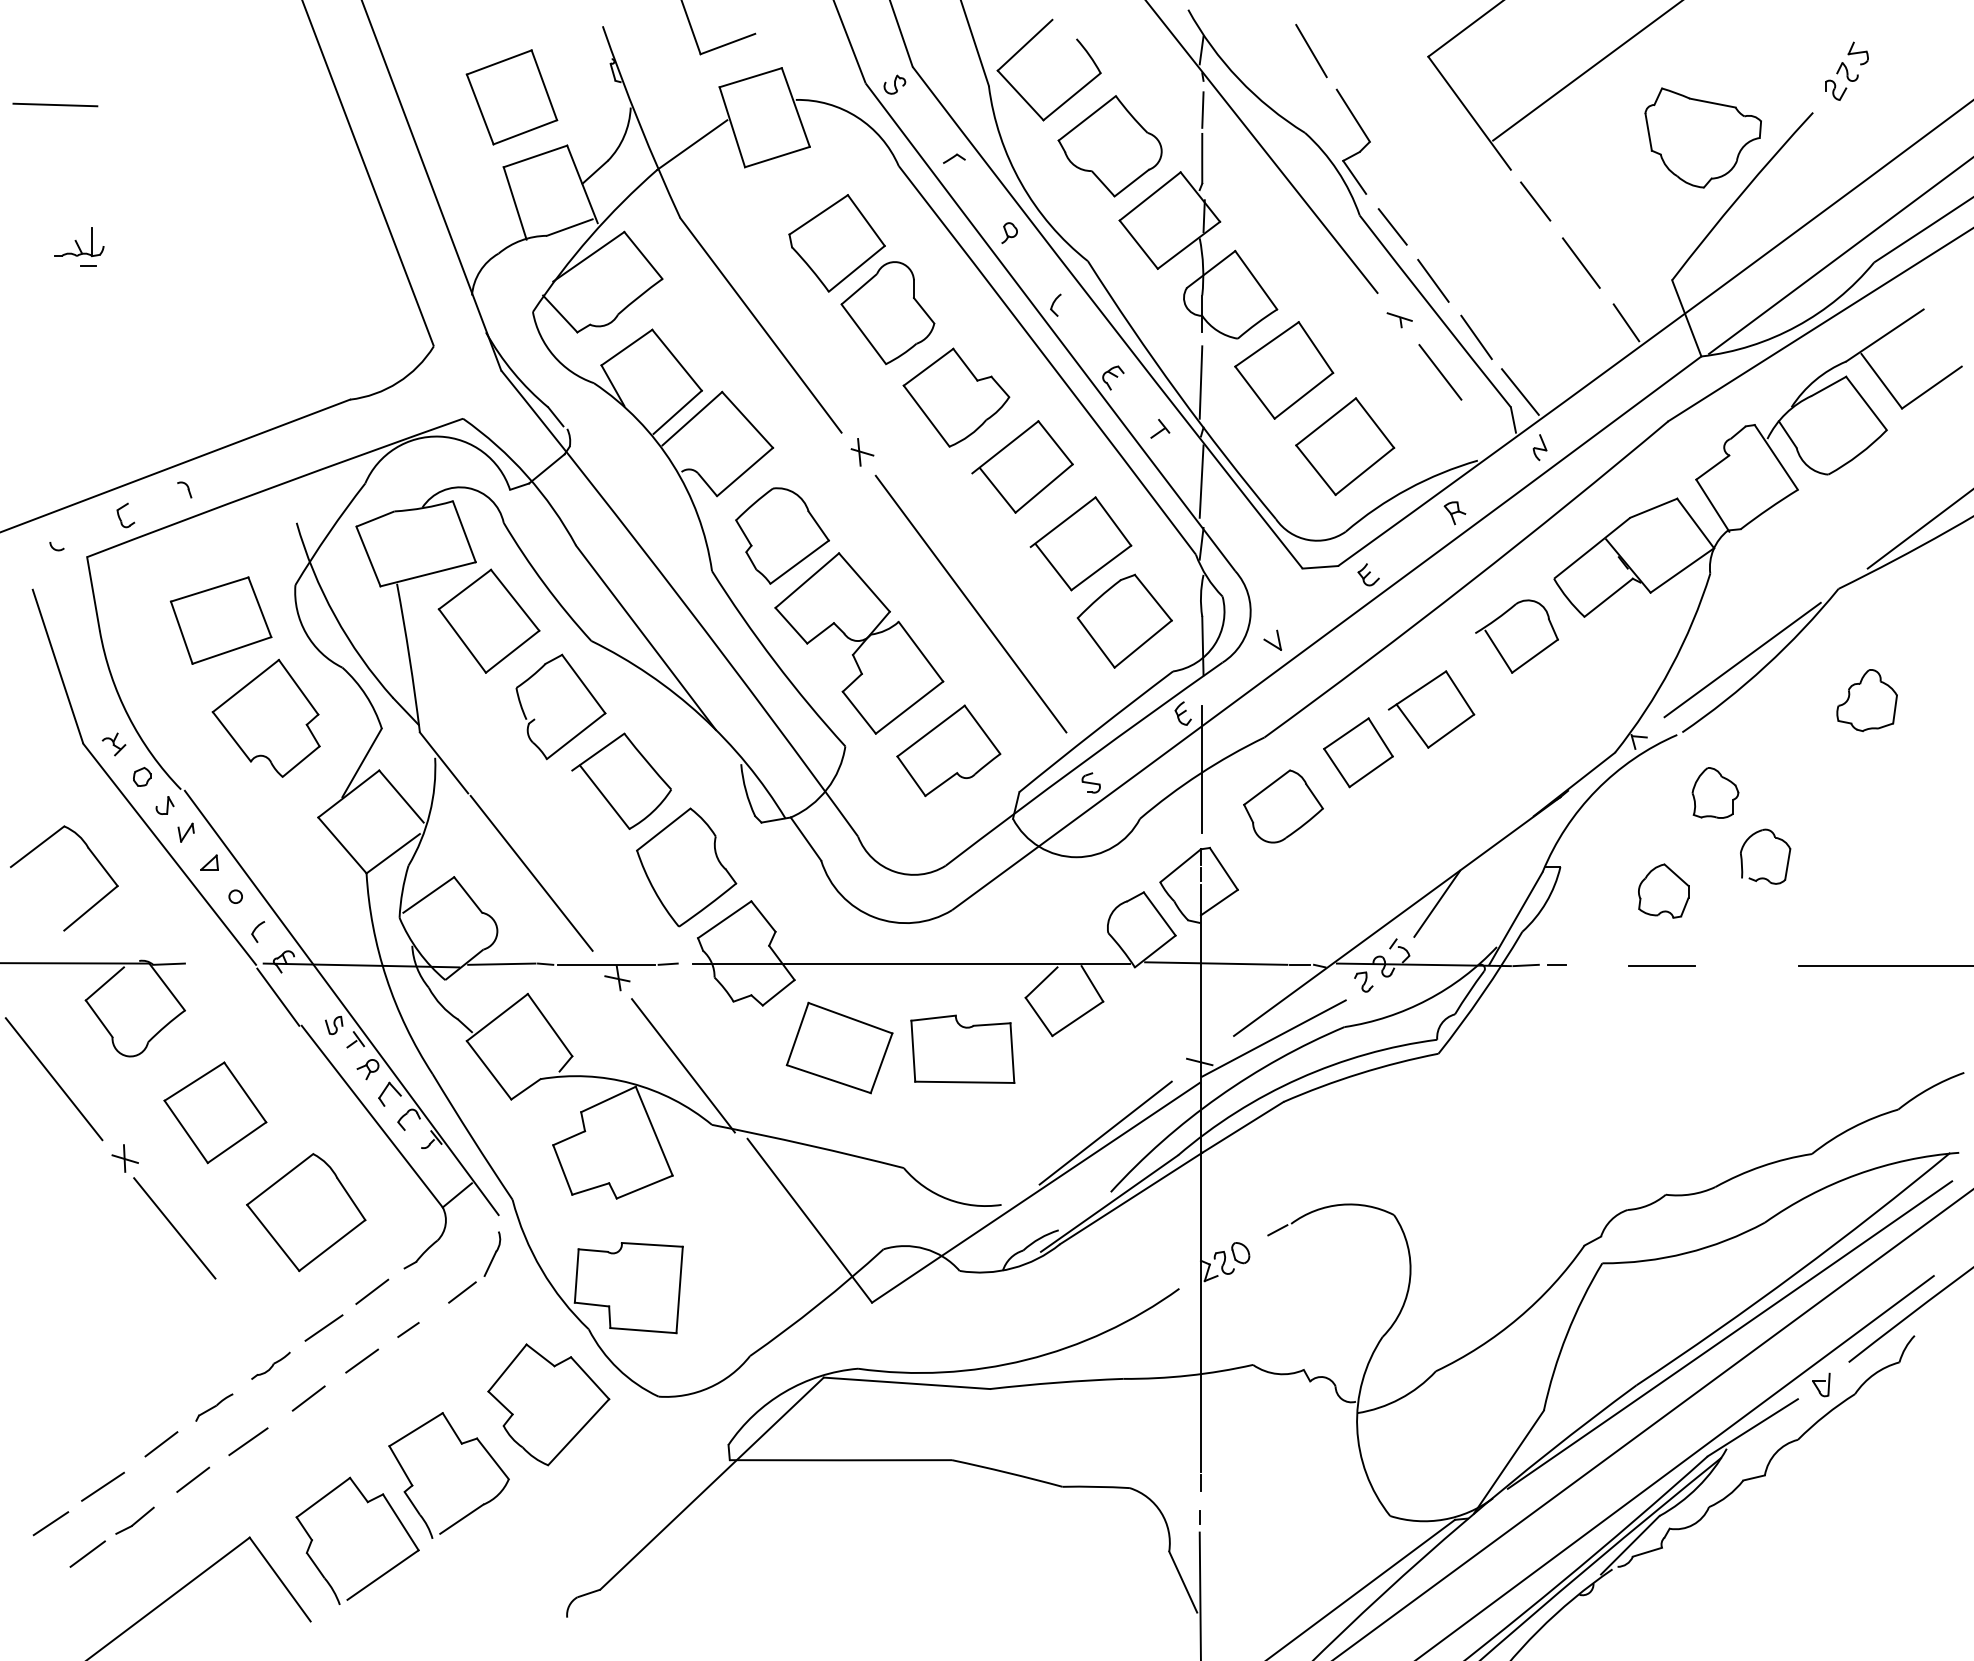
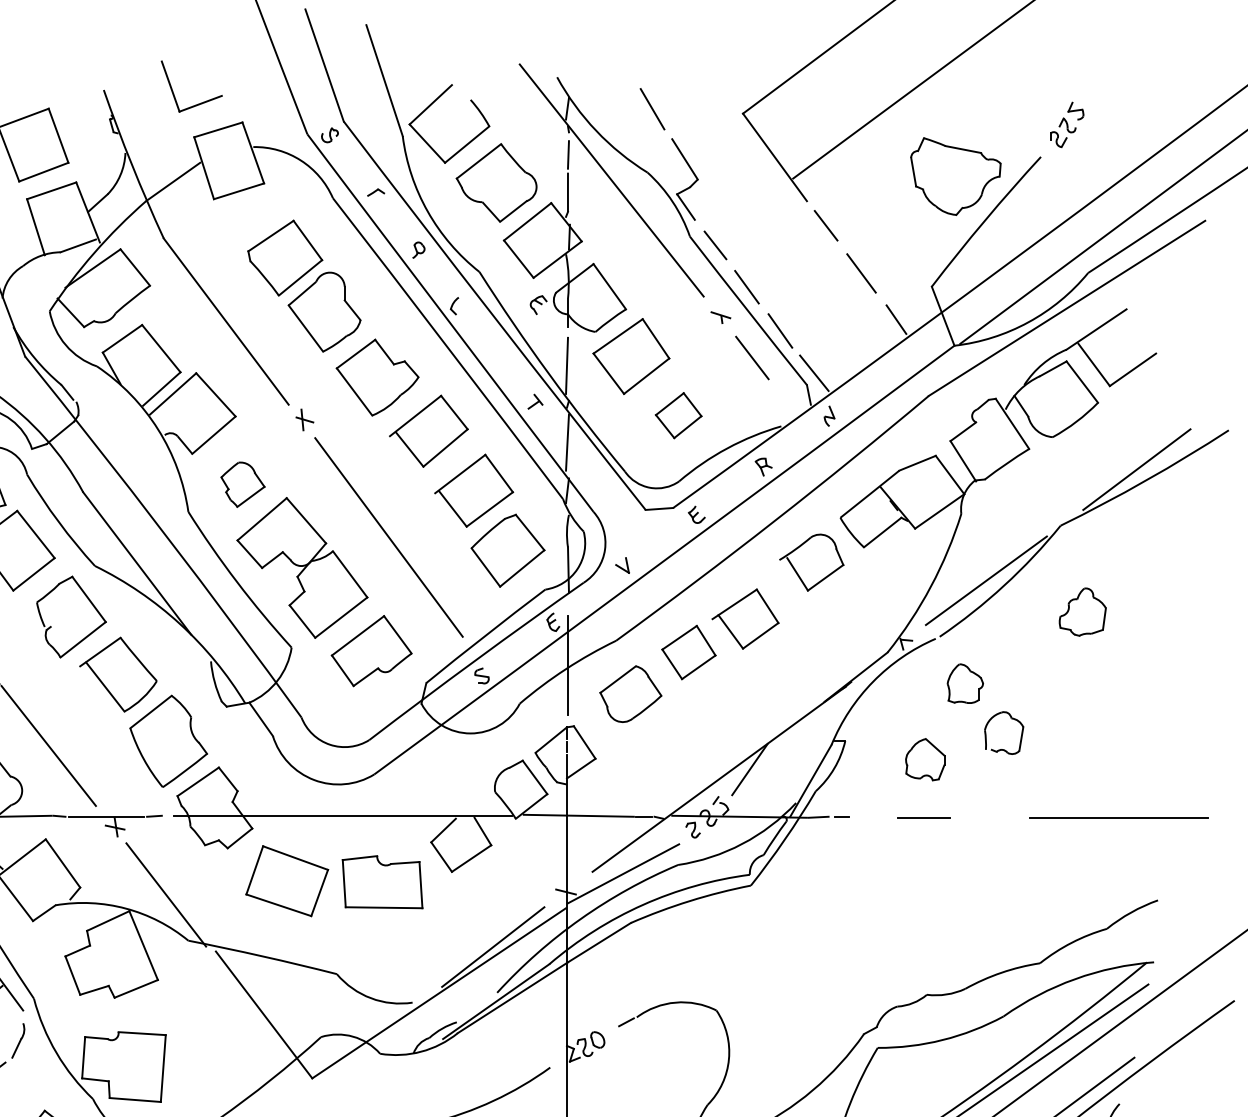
part: (1113, 377) -> (538, 304), moved
part: (1345, 446) -> (678, 415), size x0.6
part: (782, 535) -> (242, 484), size x0.6

